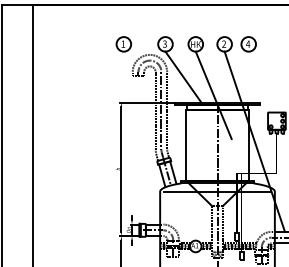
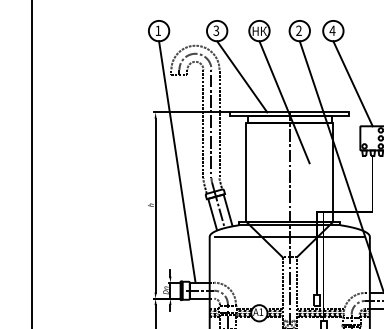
line: (262, 81) -> (352, 82), added
line: (136, 137) -> (176, 161), added

